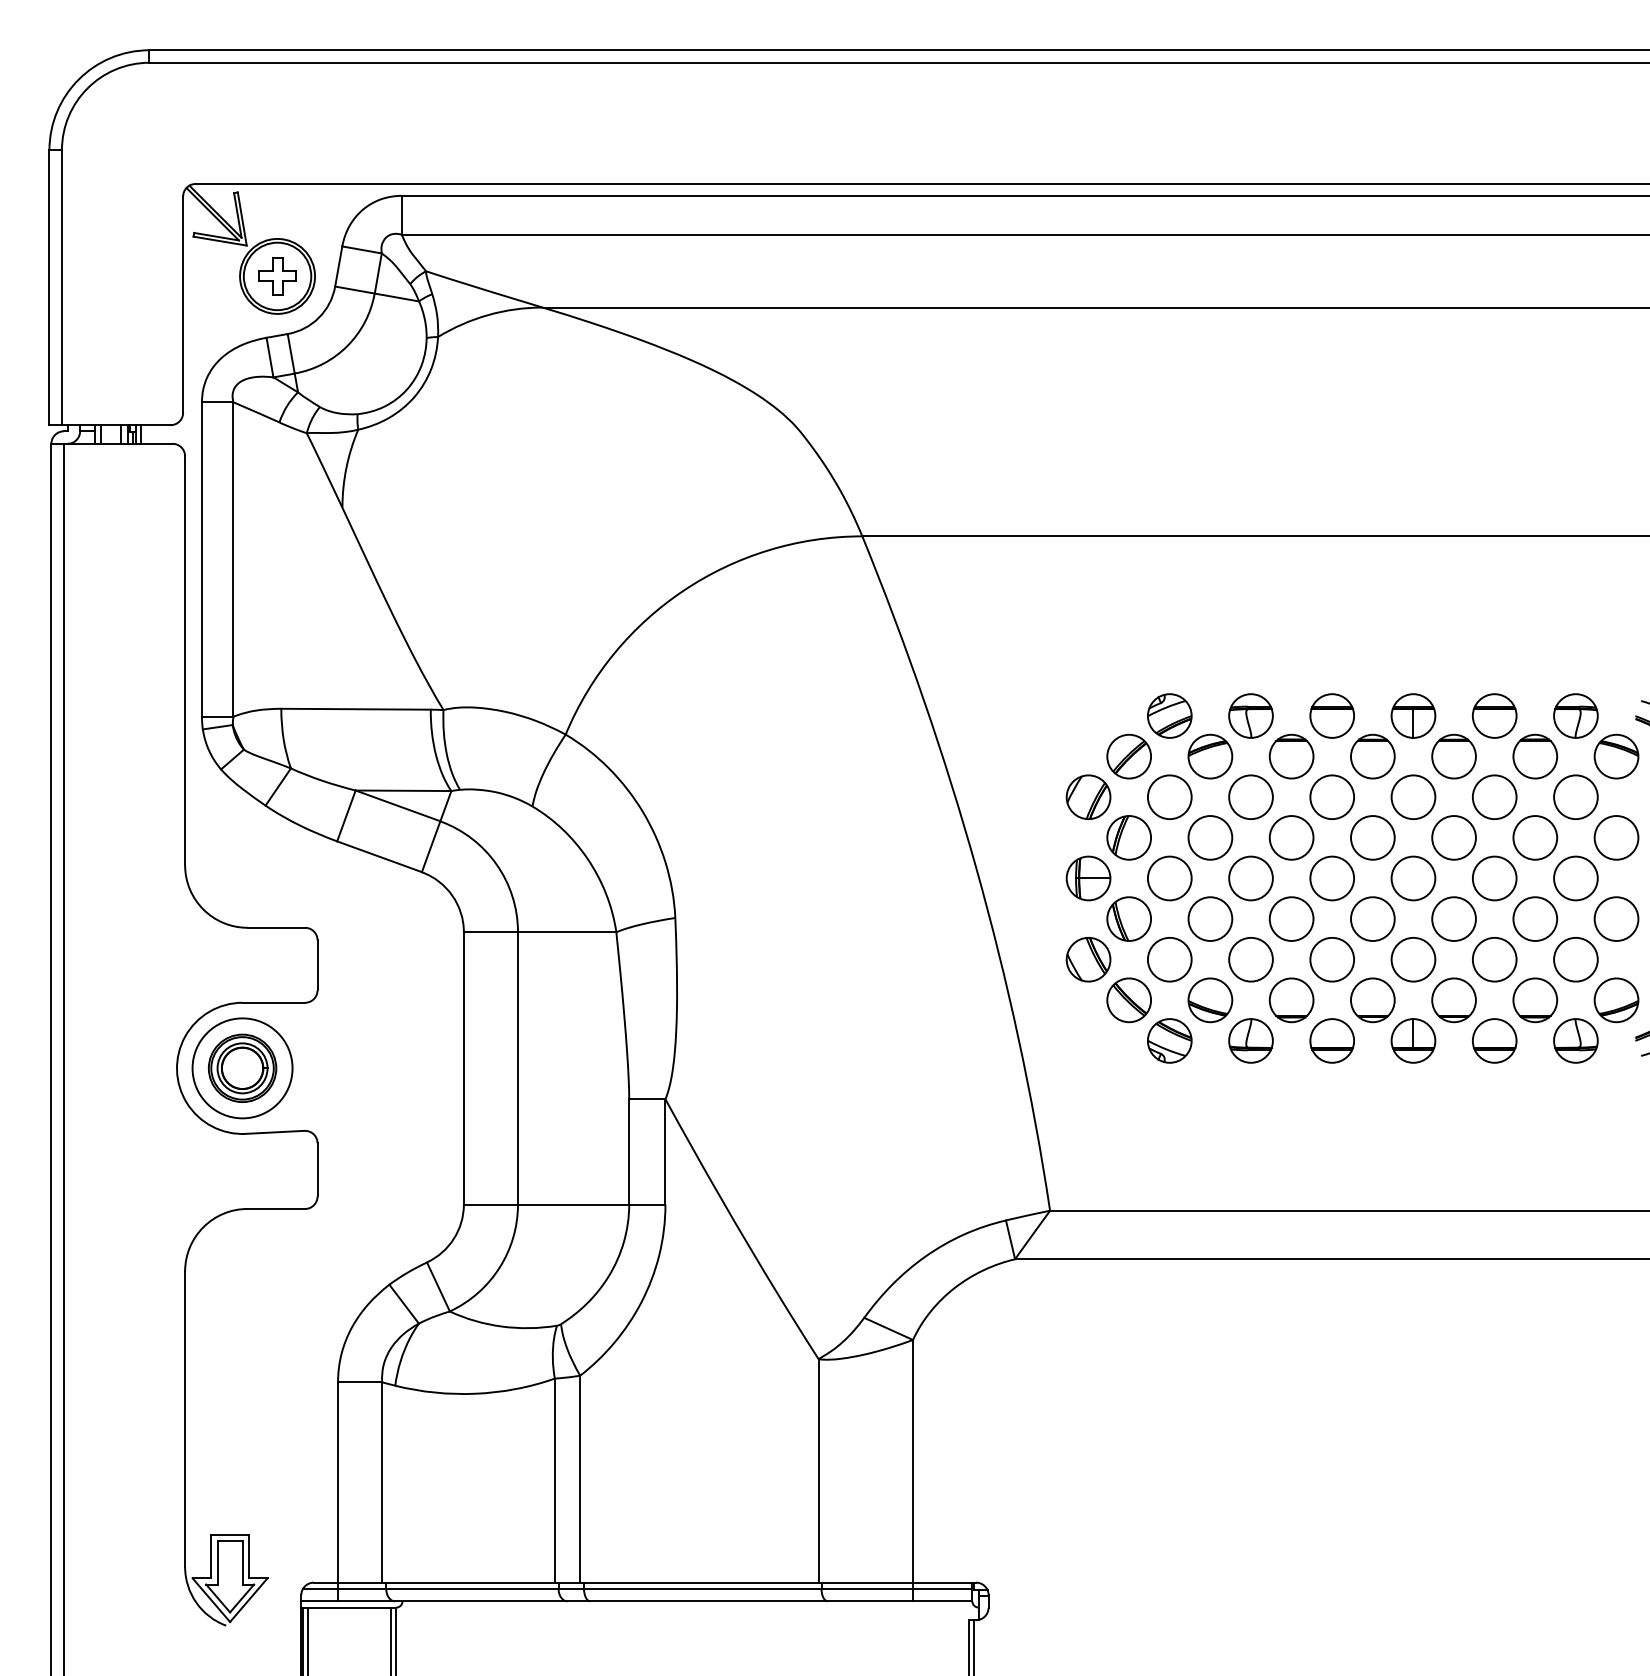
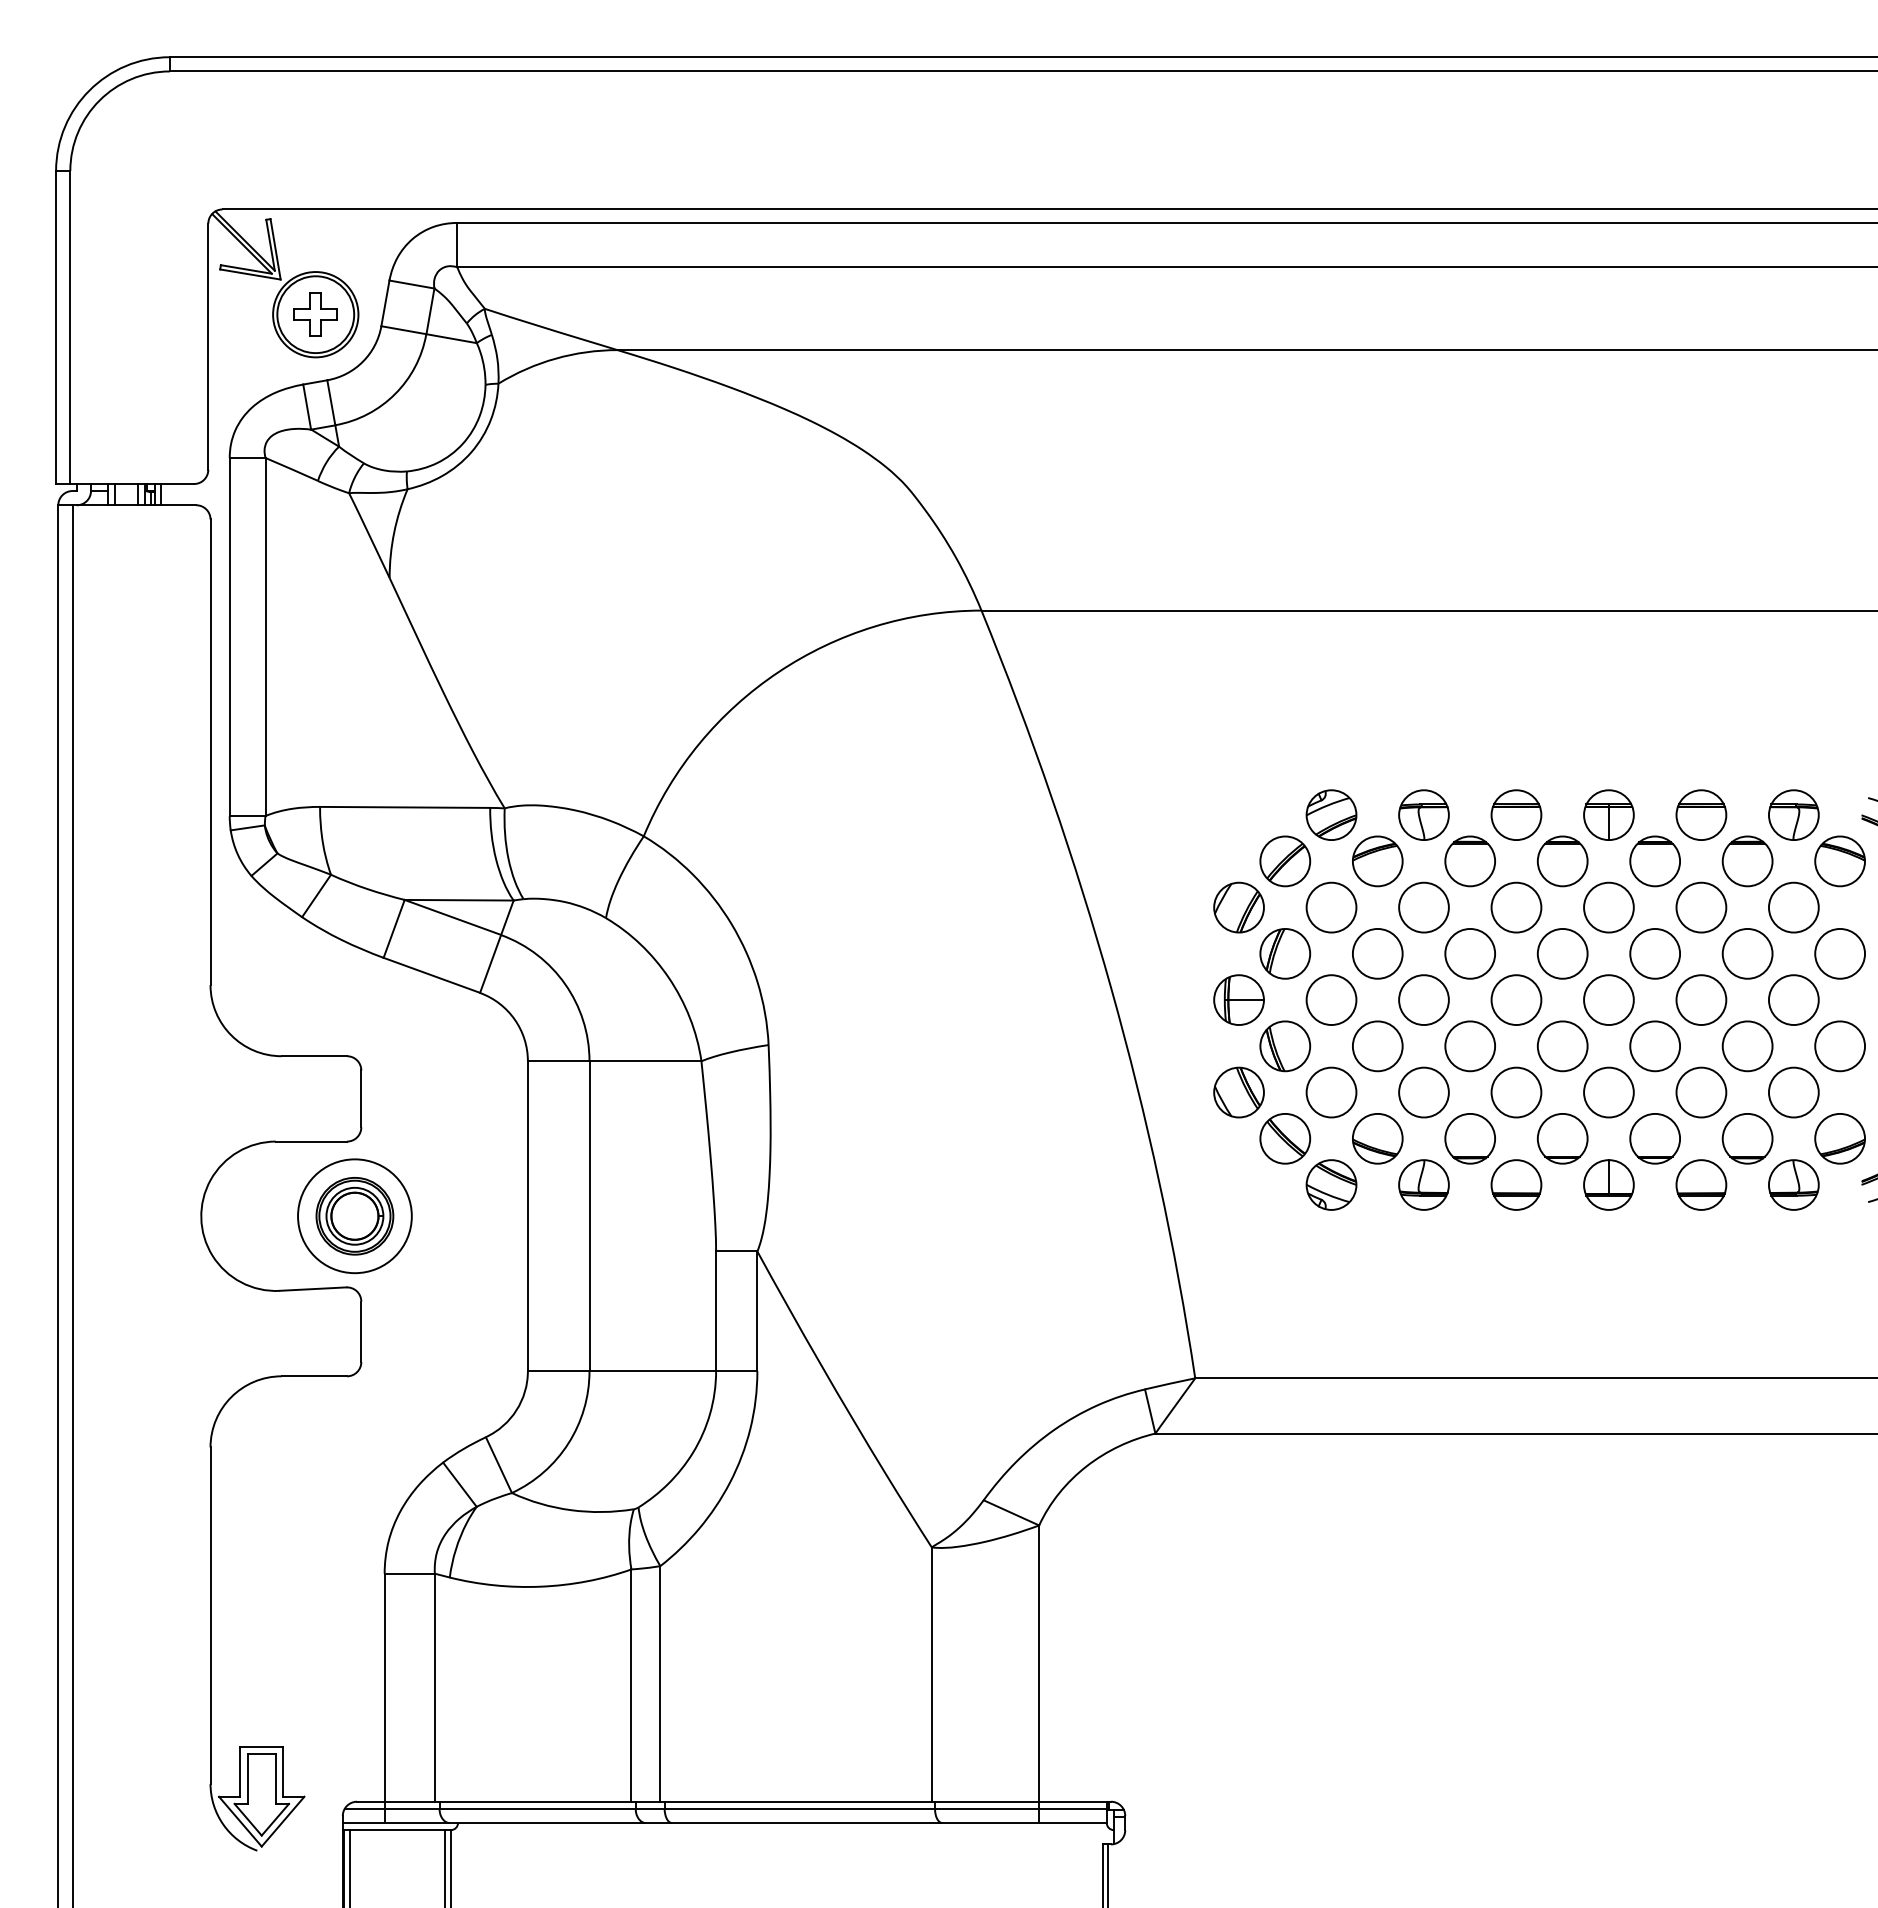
part: (242, 1068) -> (354, 1216), moved

